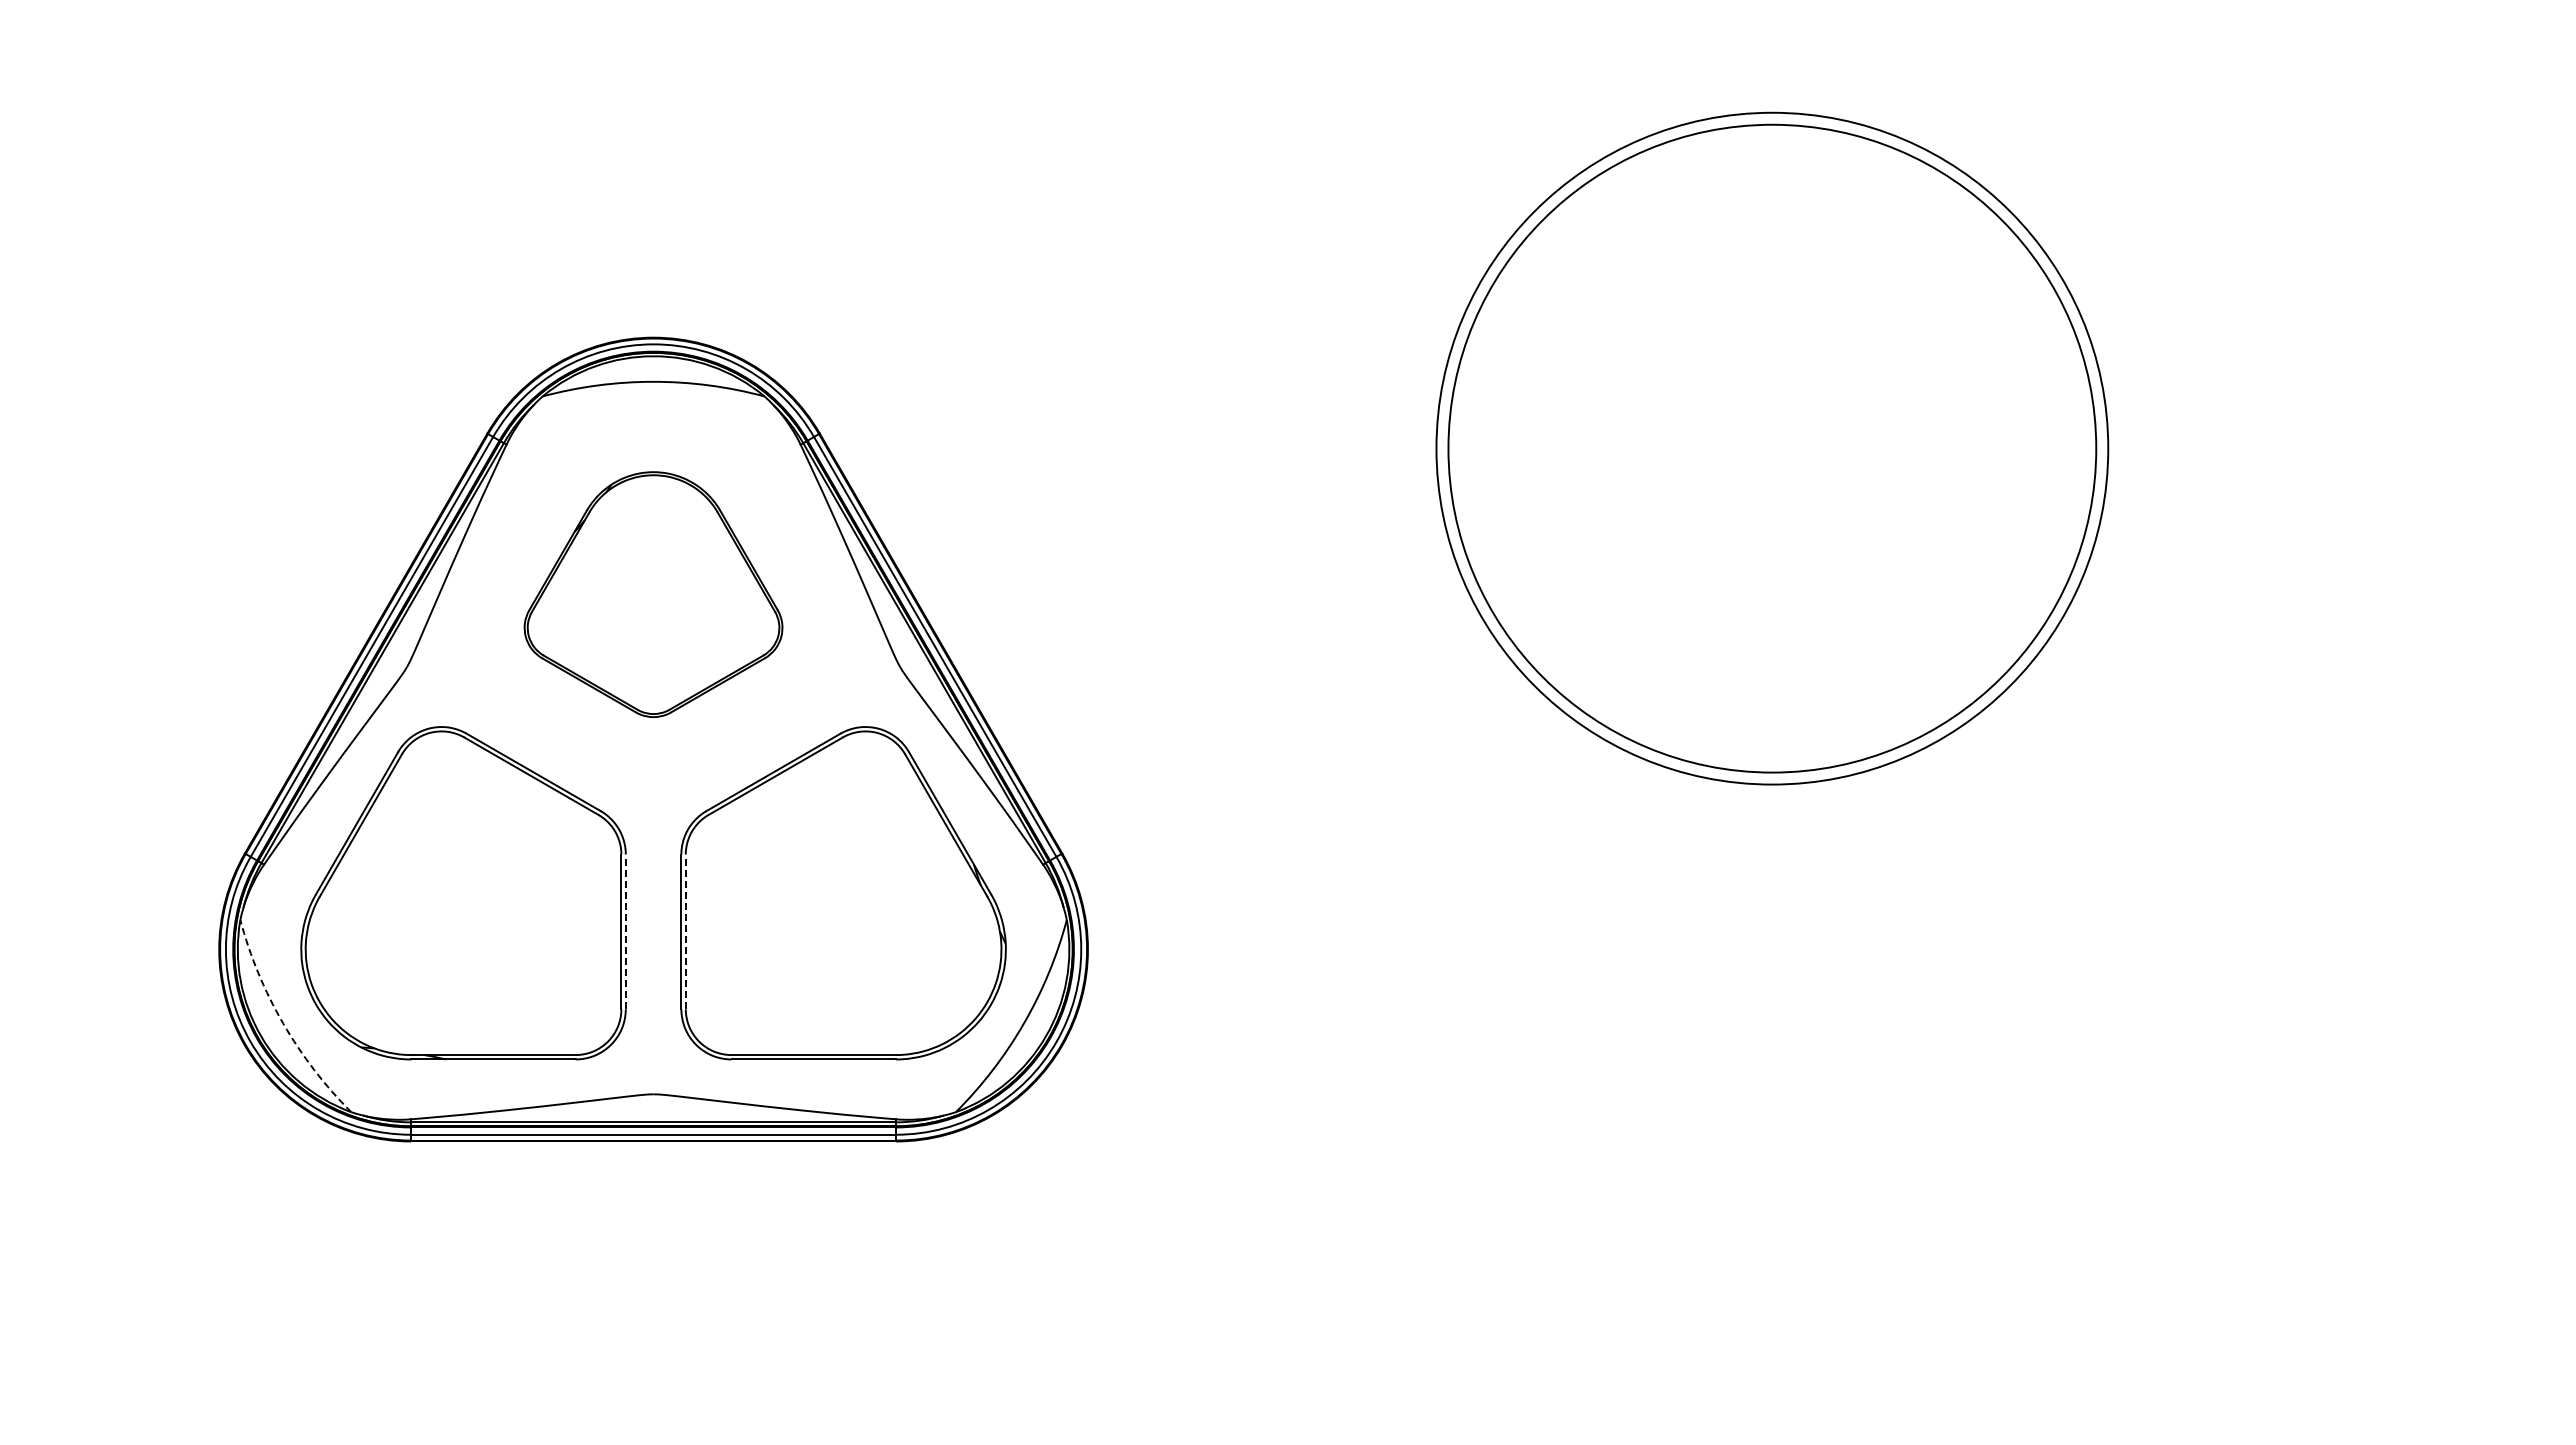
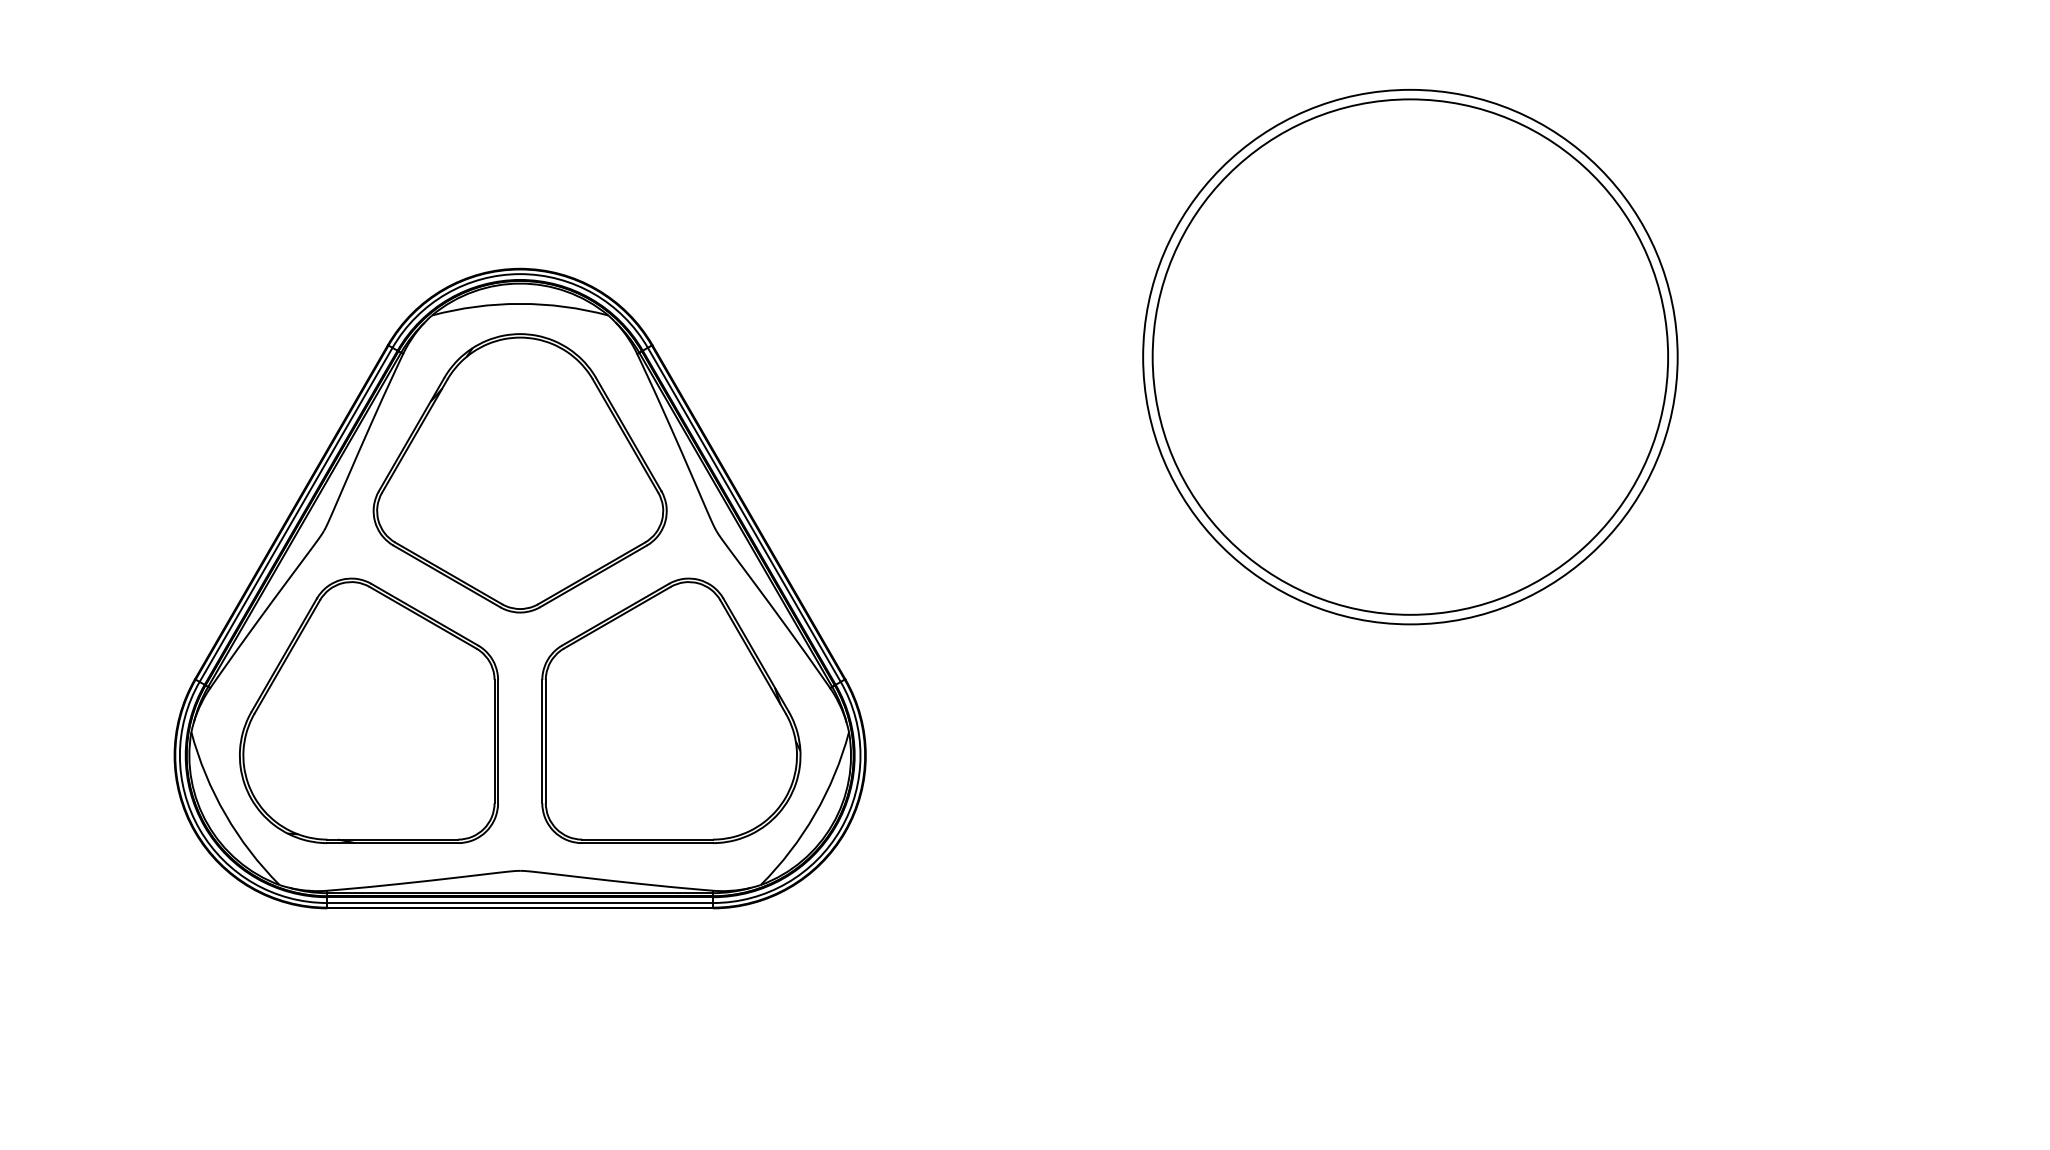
part: (653, 594) -> (520, 473), size x1.43
line: (625, 931) -> (497, 741), dashed -> solid
line: (685, 931) -> (545, 741), dashed -> solid
arc: (283, 1023) -> (225, 814), dashed -> solid

